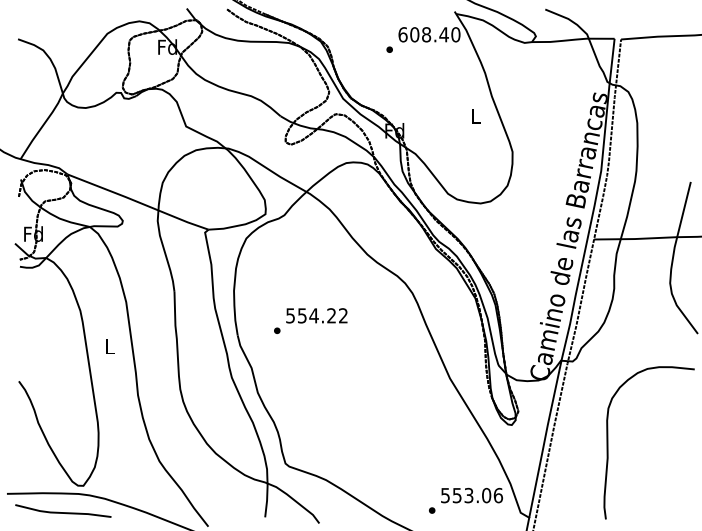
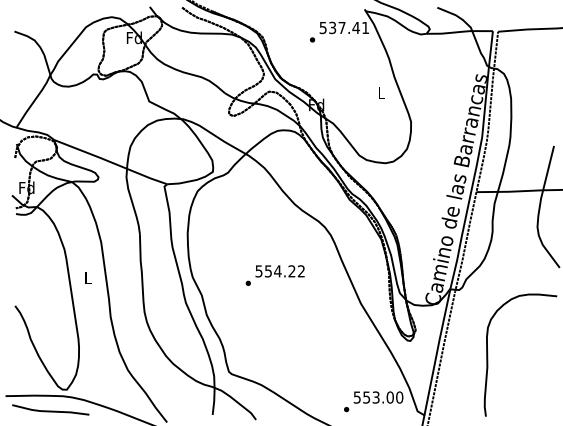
text: (429, 34) -> (344, 27), 608.40 -> 537.41
text: (309, 320) -> (274, 275), moved
text: (498, 495) -> (399, 397), 553.06 -> 553.00

